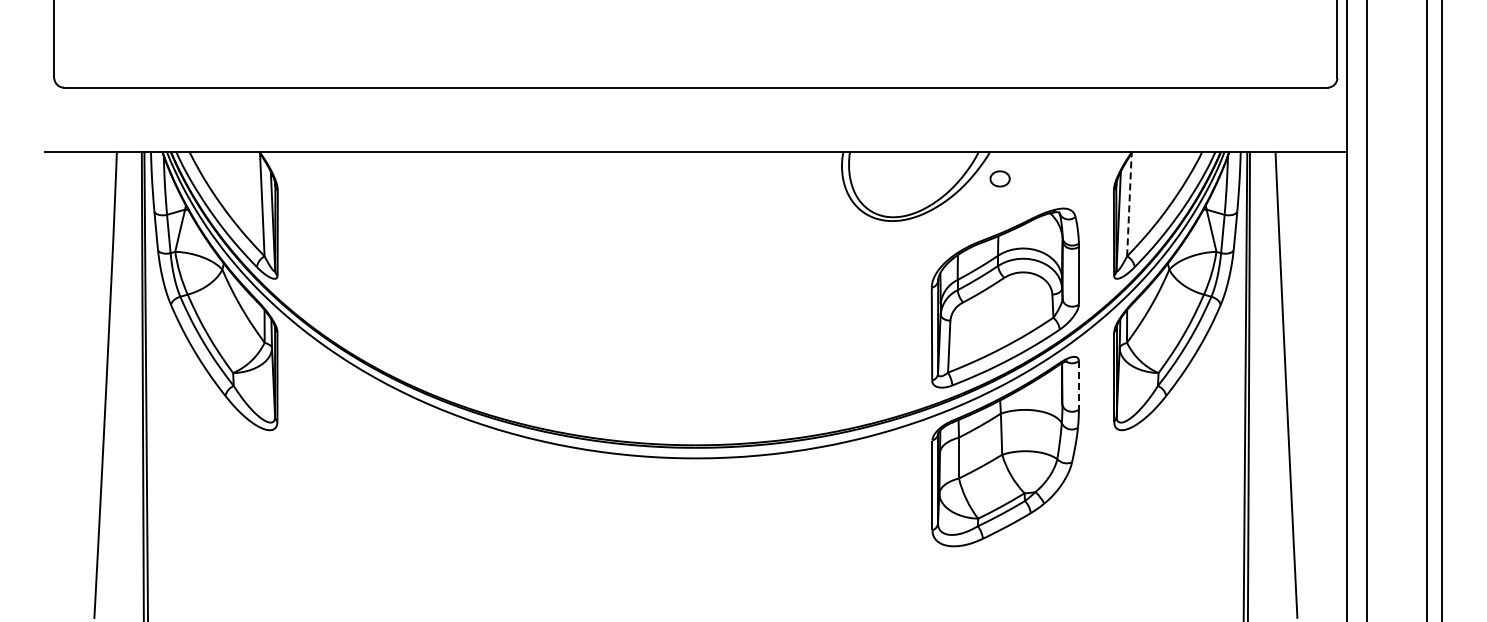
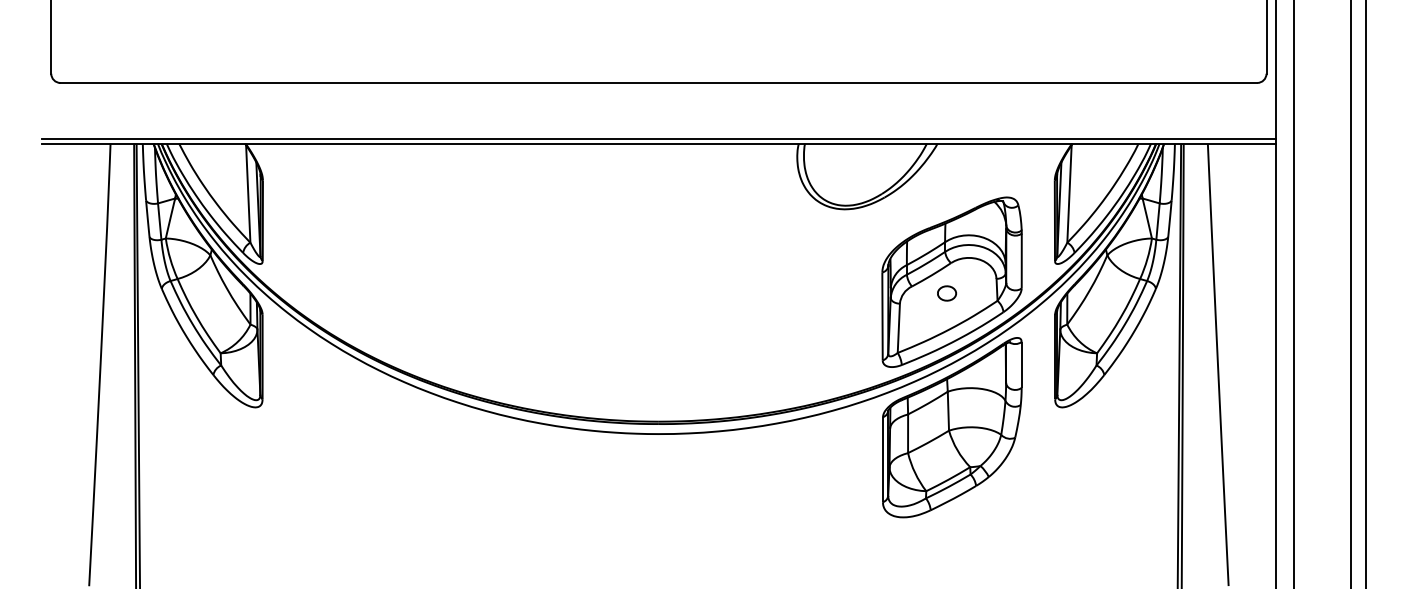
line: (695, 146) -> (658, 138), added
part: (999, 178) -> (946, 293), moved
line: (1129, 204) -> (1069, 193), dashed -> solid
line: (1078, 385) -> (1021, 365), dashed -> solid

